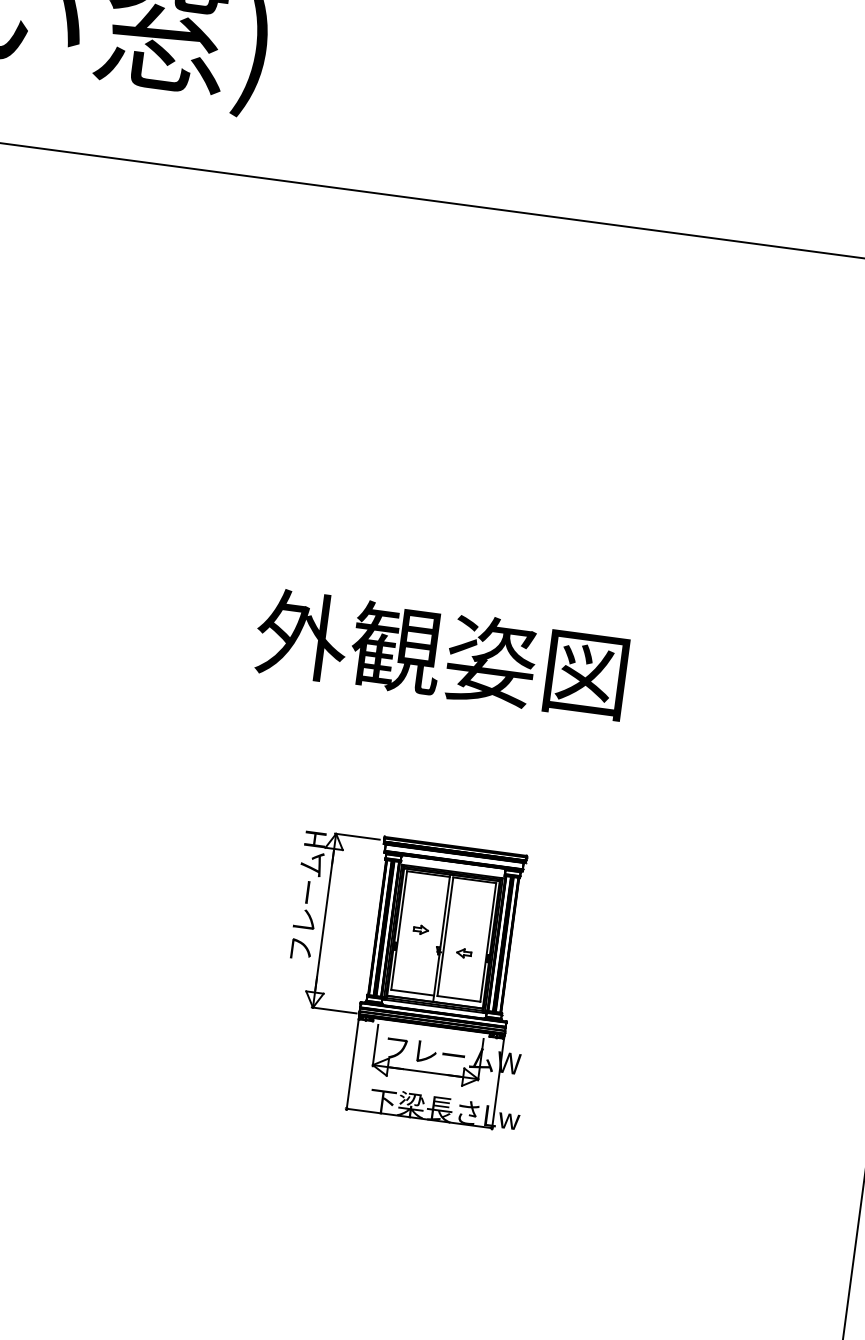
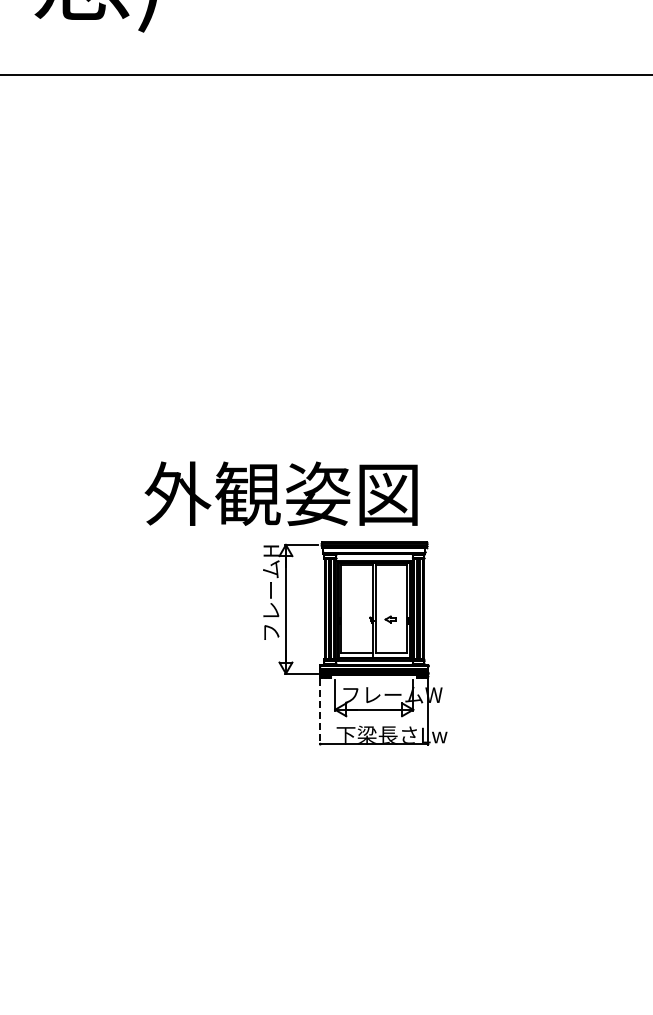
text: (440, 653) -> (280, 493), moved
part: (421, 929) -> (357, 606), removed
line: (352, 1066) -> (320, 712), solid -> dashed

